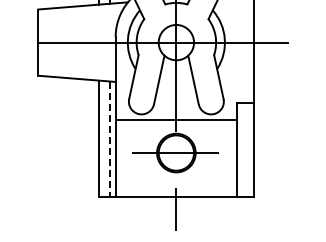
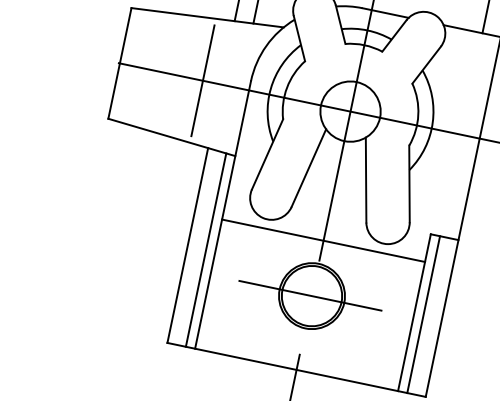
line: (88, 42) -> (203, 80), added
line: (110, 139) -> (206, 250), dashed -> solid
line: (242, 150) -> (423, 314), added

